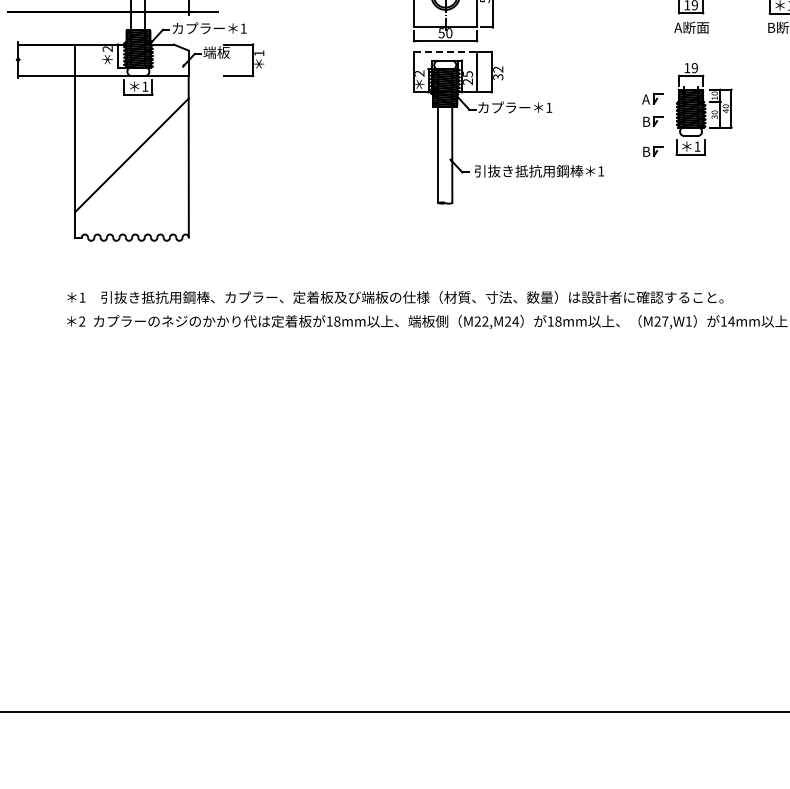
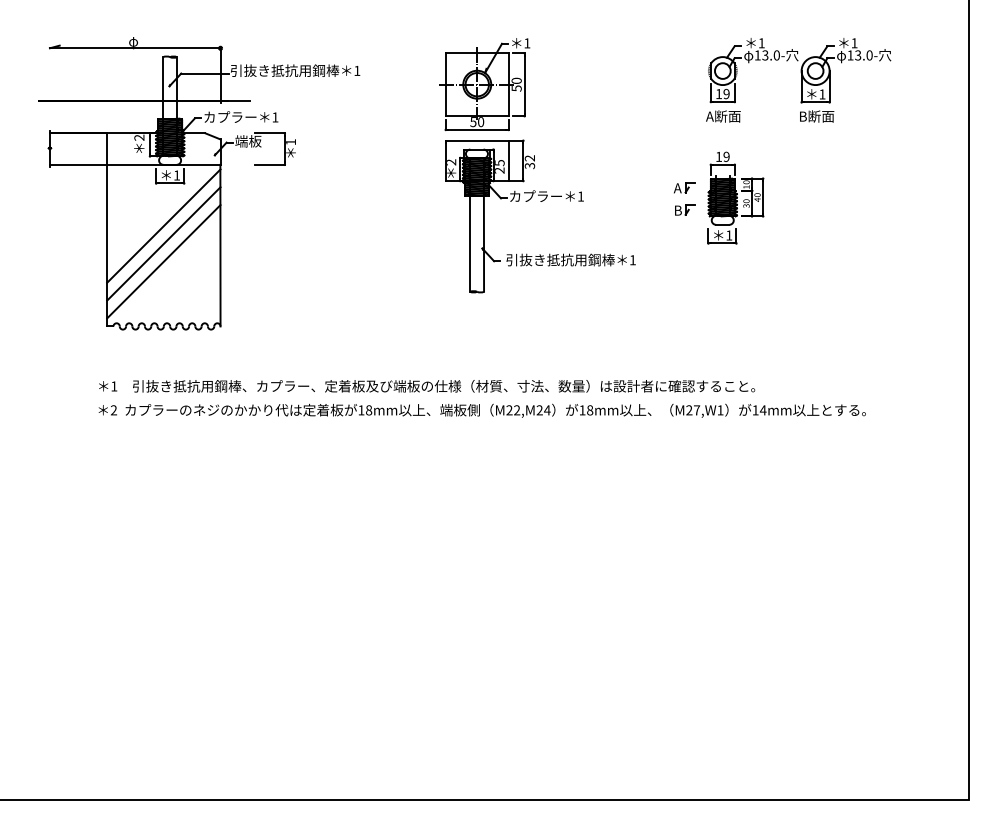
line: (445, 51) -> (477, 140), dashed -> solid
line: (131, 136) -> (163, 225), added
part: (653, 150) -> (685, 239), removed
line: (131, 172) -> (163, 261), added

